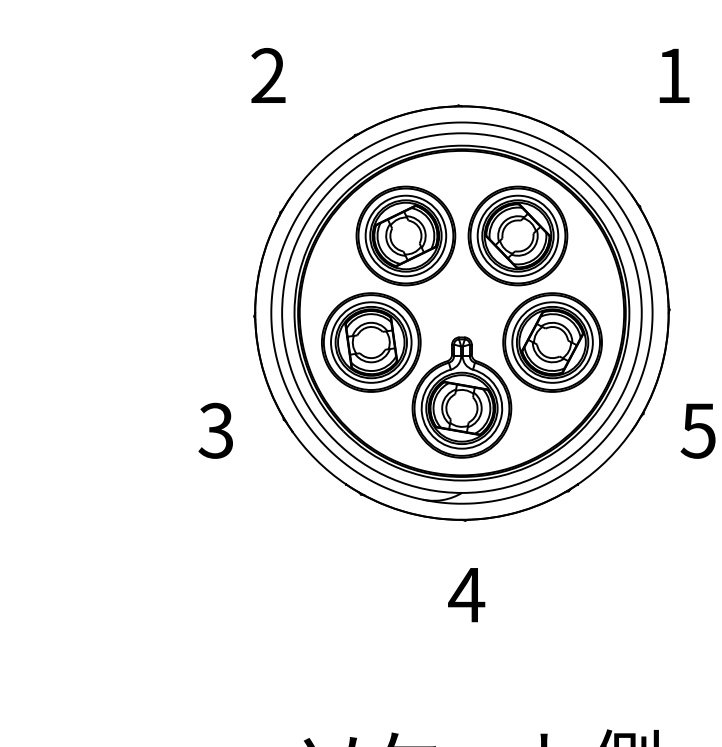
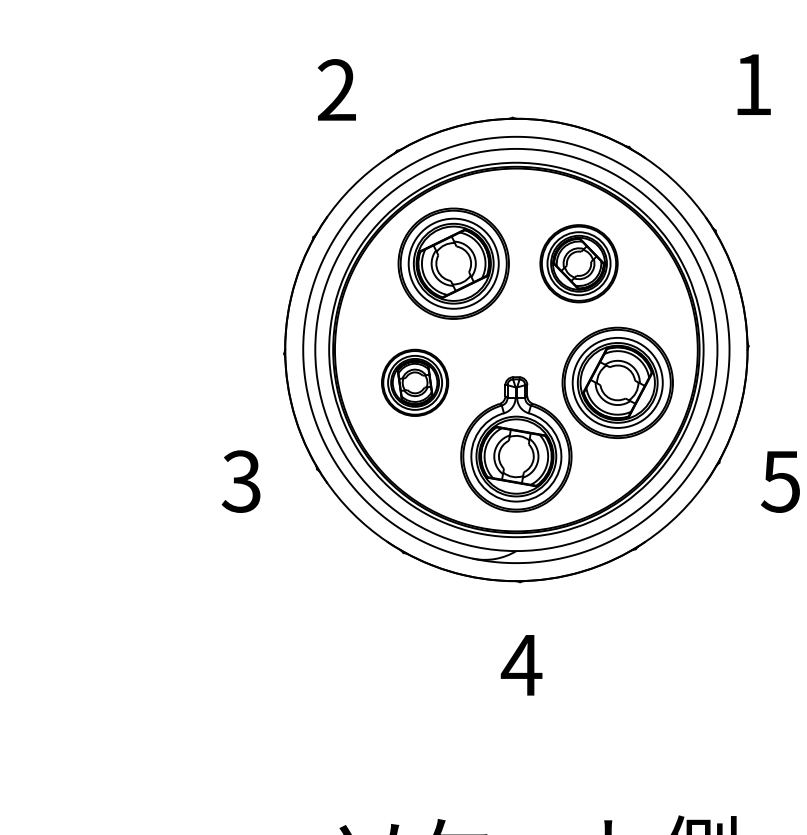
text: (268, 75) -> (336, 89), moved
part: (517, 235) -> (578, 263), size x0.7
part: (371, 342) -> (415, 382), size x0.6

